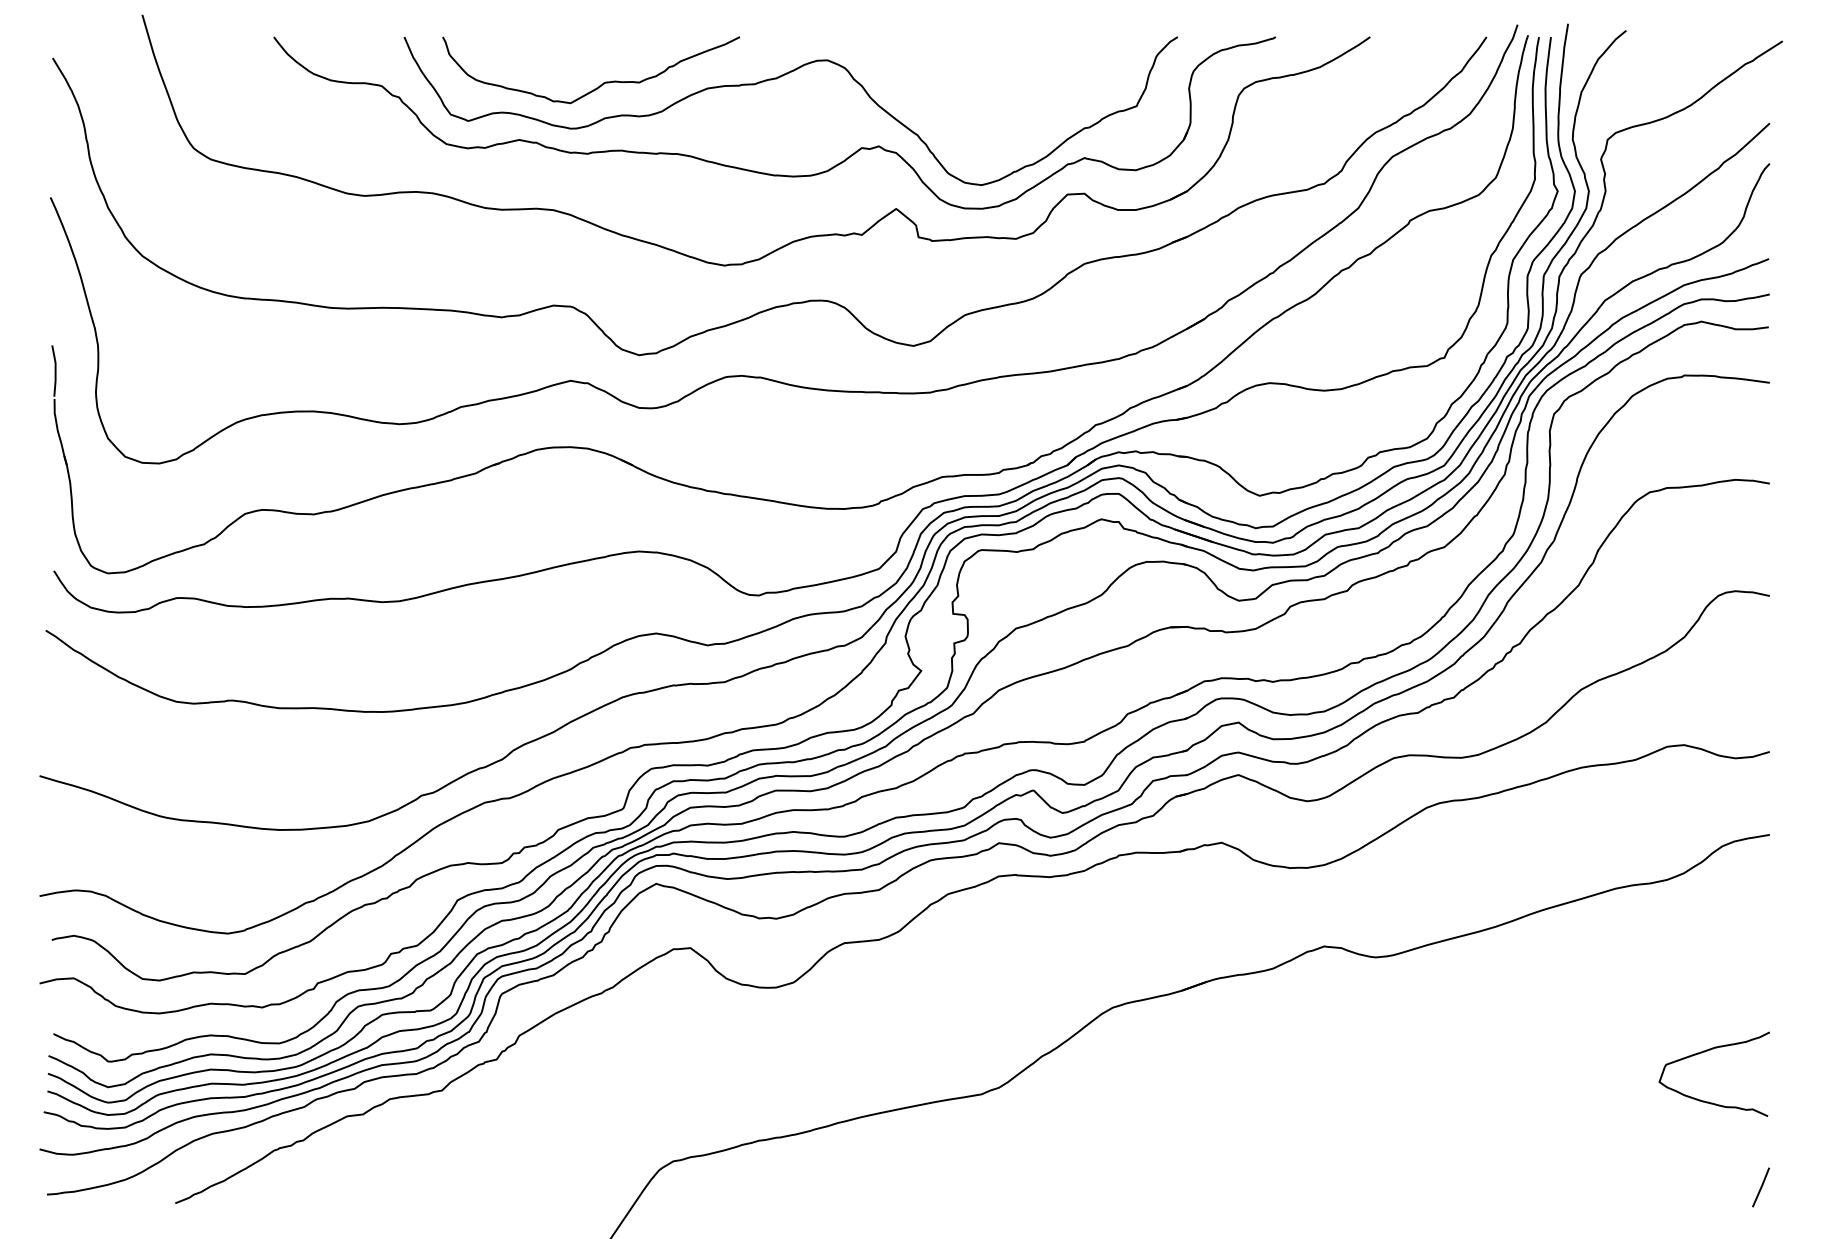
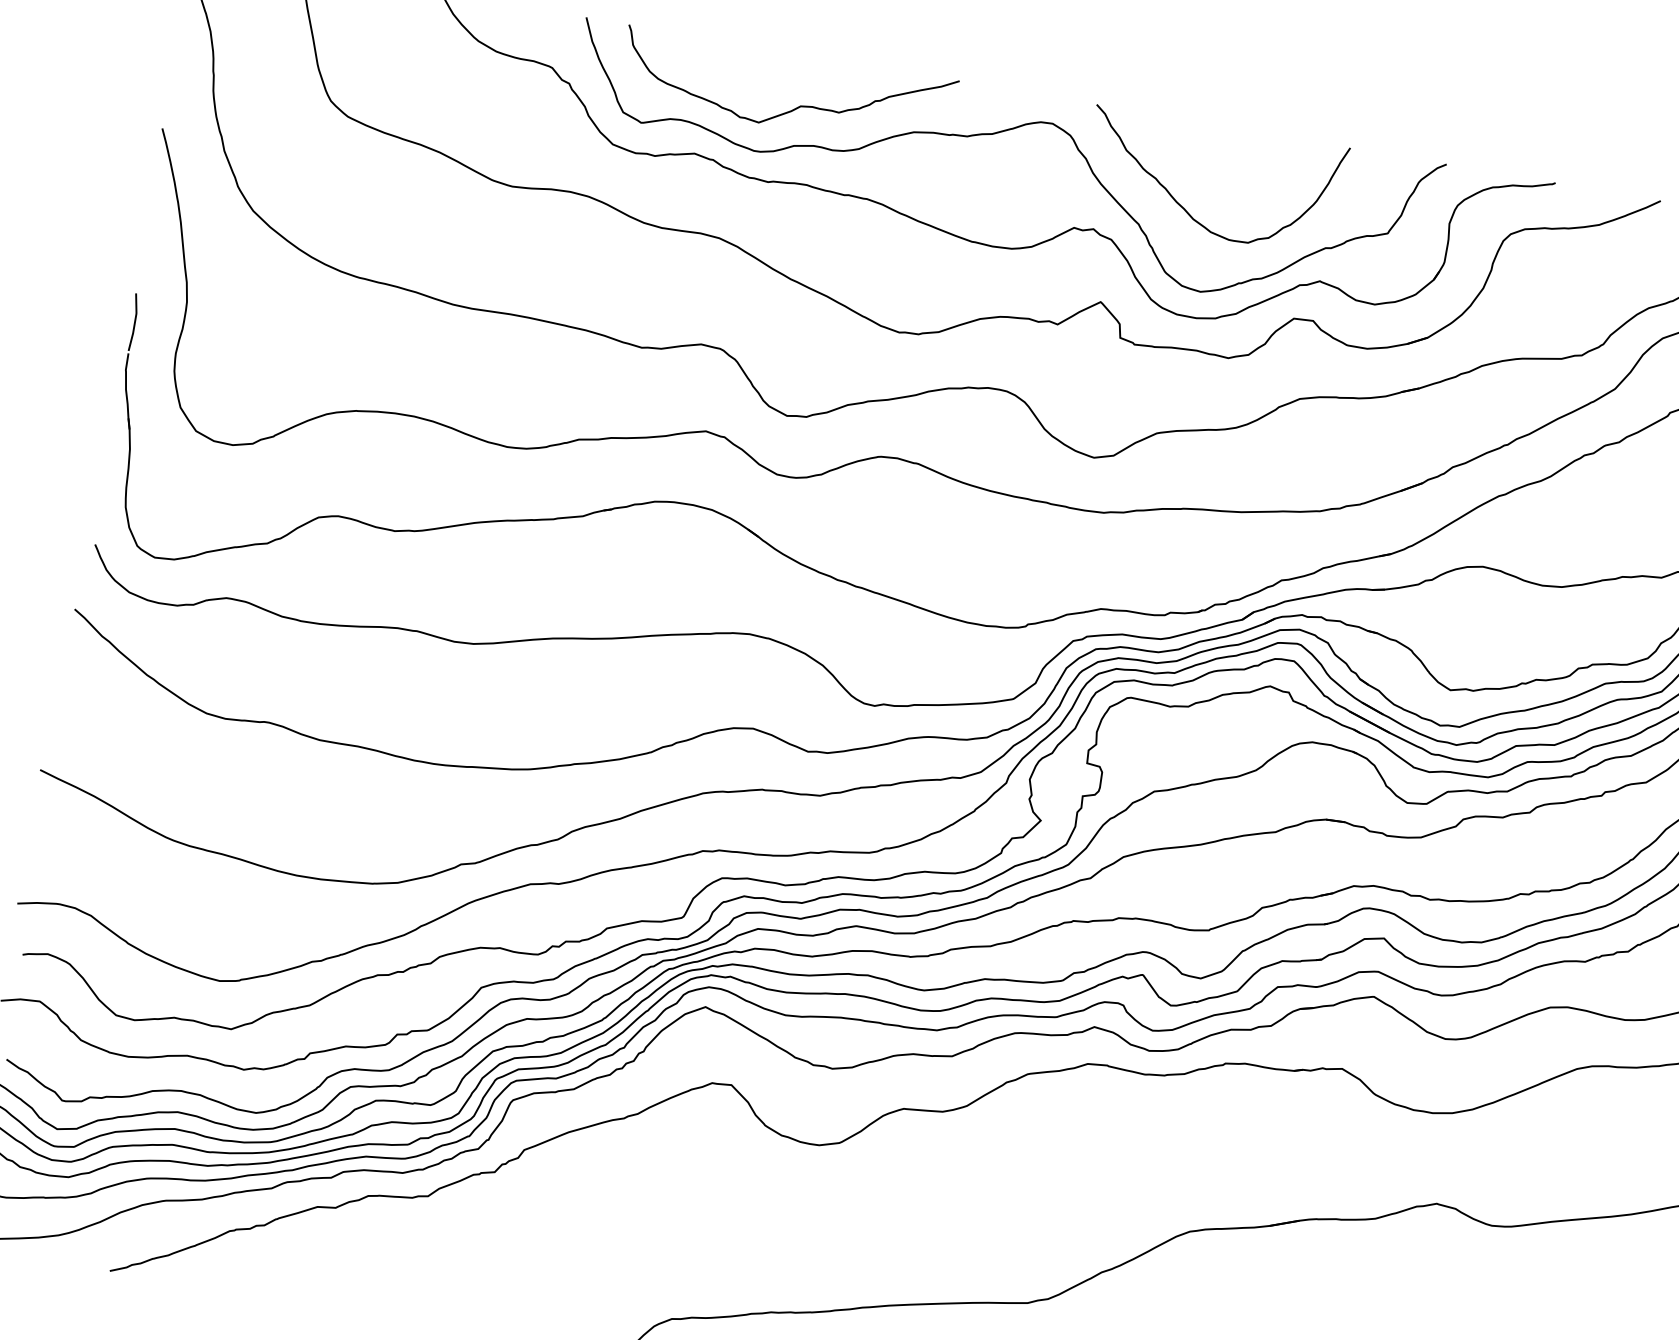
curve: (957, 115) -> (1186, 209), added

